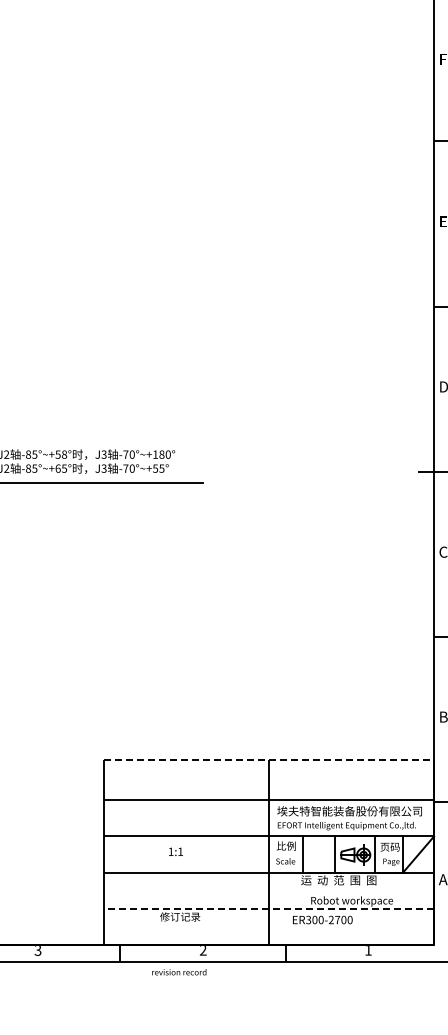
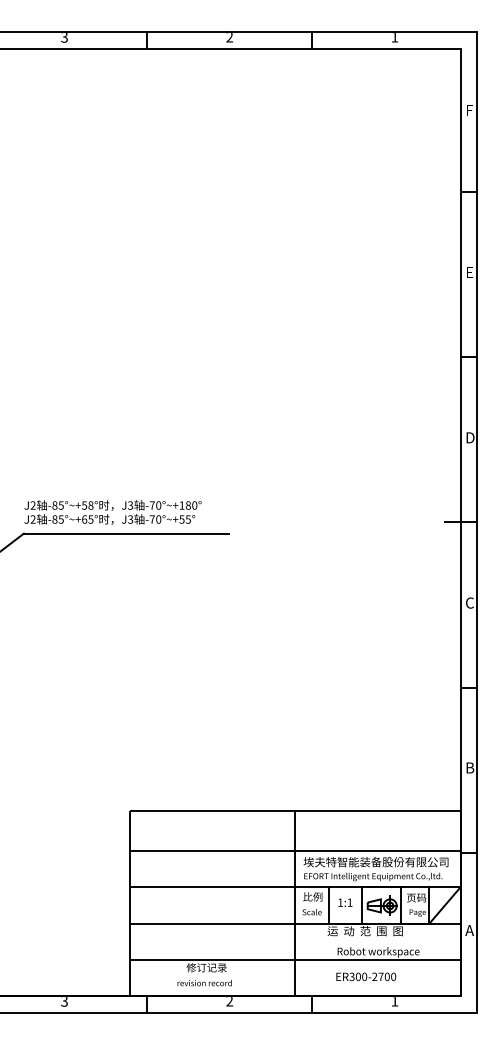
line: (269, 760) -> (295, 811), dashed -> solid
text: (176, 851) -> (345, 902), moved
line: (268, 908) -> (294, 959), dashed -> solid
text: (323, 919) -> (366, 976), moved
text: (179, 972) -> (204, 983), moved

